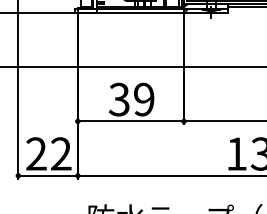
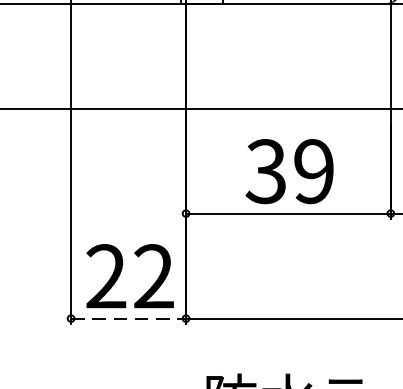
line: (48, 175) -> (129, 317), solid -> dashed

